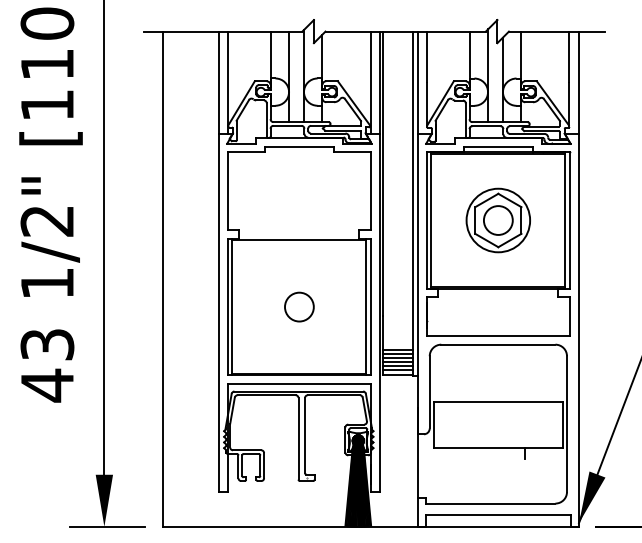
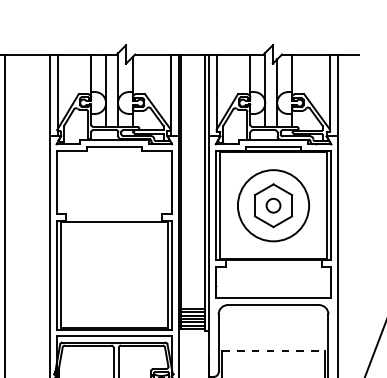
circle: (497, 220) -> (272, 205), size x0.6
circle: (498, 220) -> (273, 205), size x1.4
circle: (299, 306) -> (114, 274), removed
line: (499, 401) -> (274, 350), solid -> dashed

